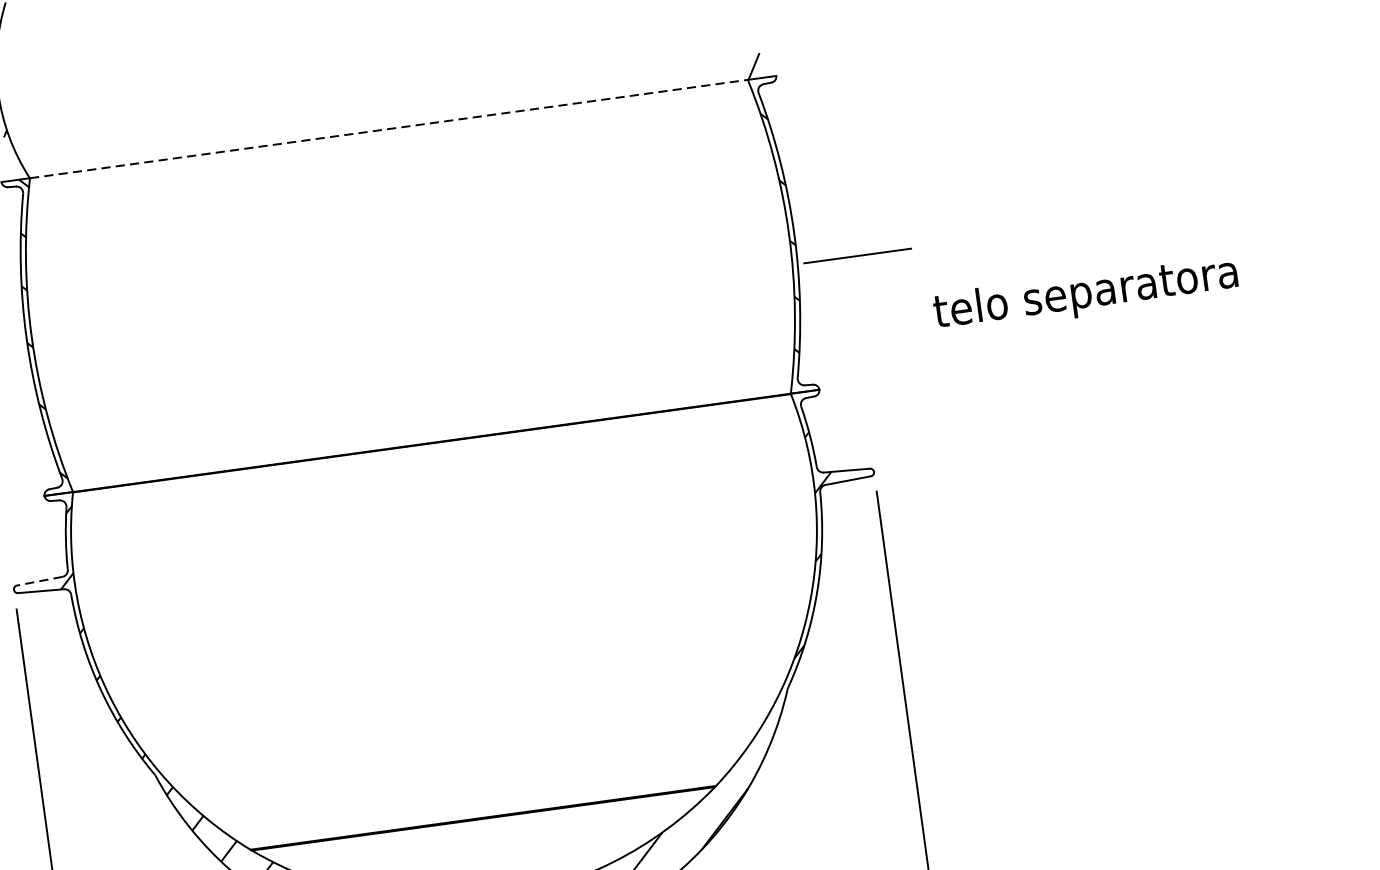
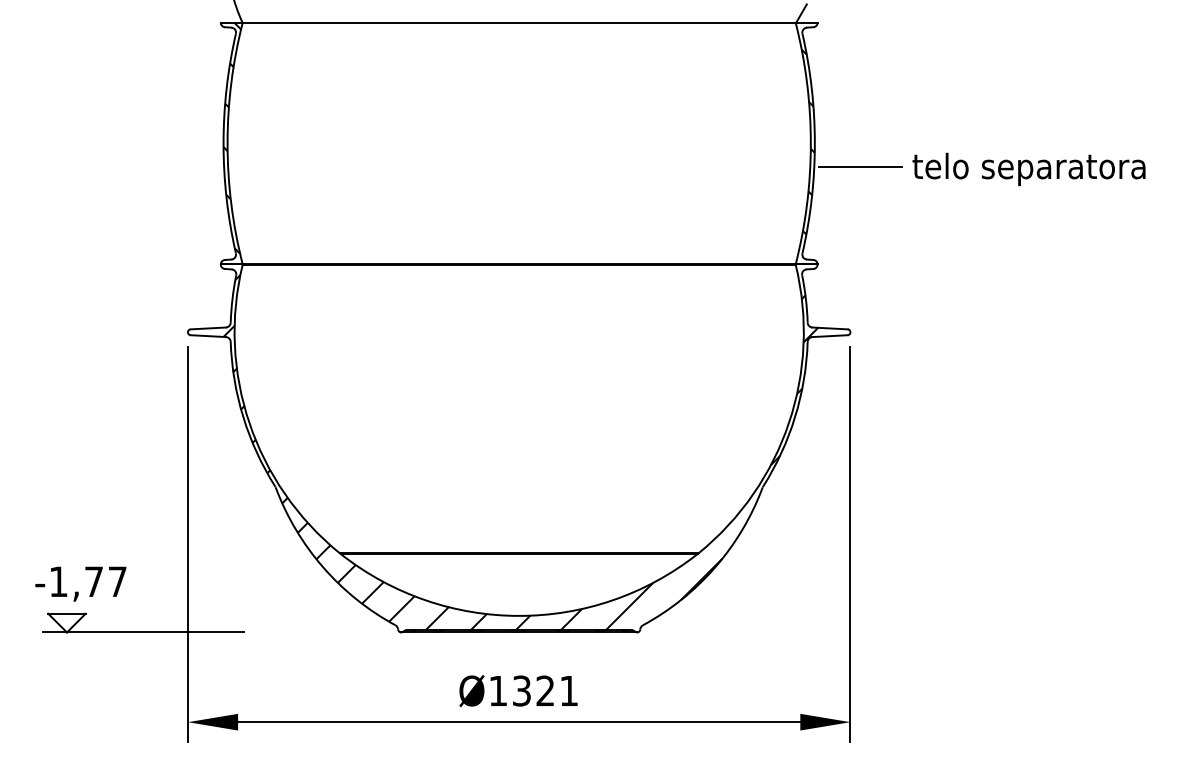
line: (389, 128) -> (519, 22), dashed -> solid
text: (1085, 293) -> (1028, 168), moved
line: (39, 581) -> (208, 328), dashed -> solid

